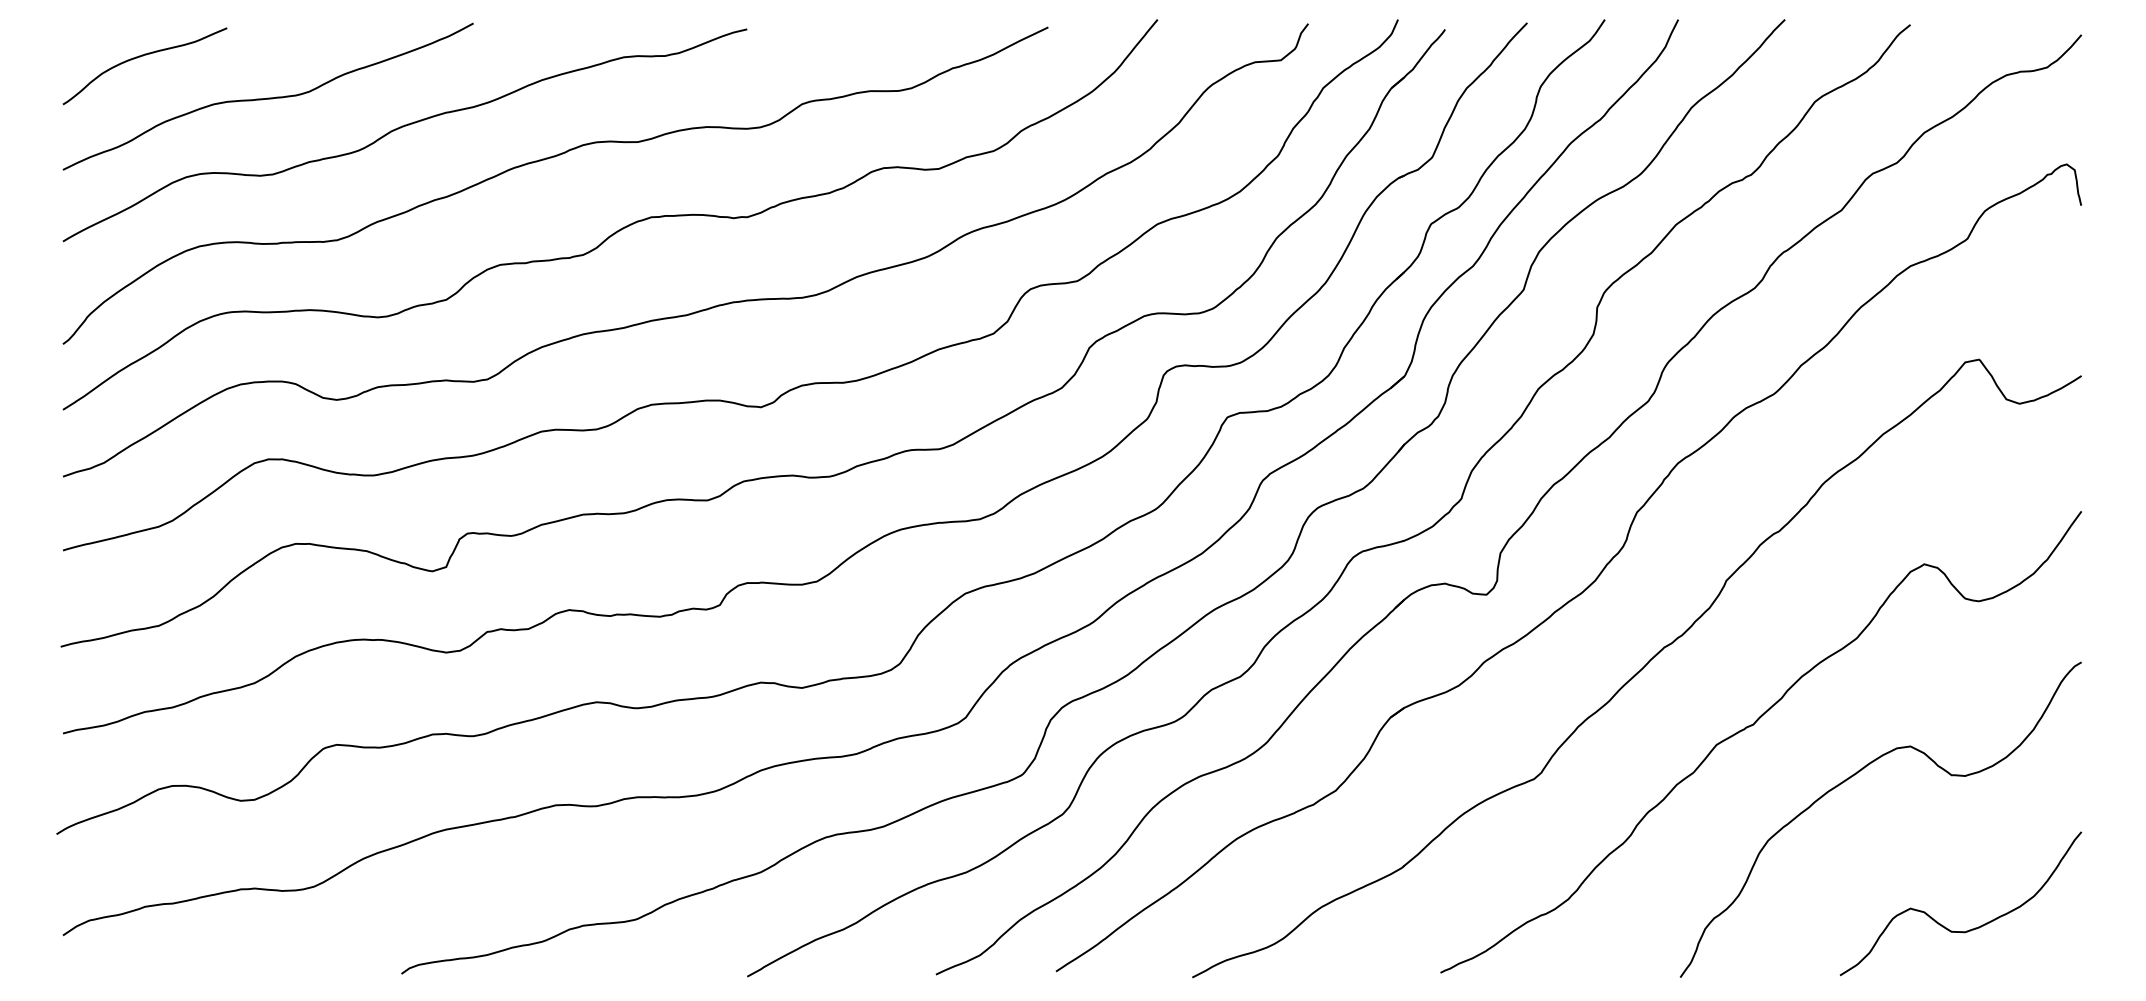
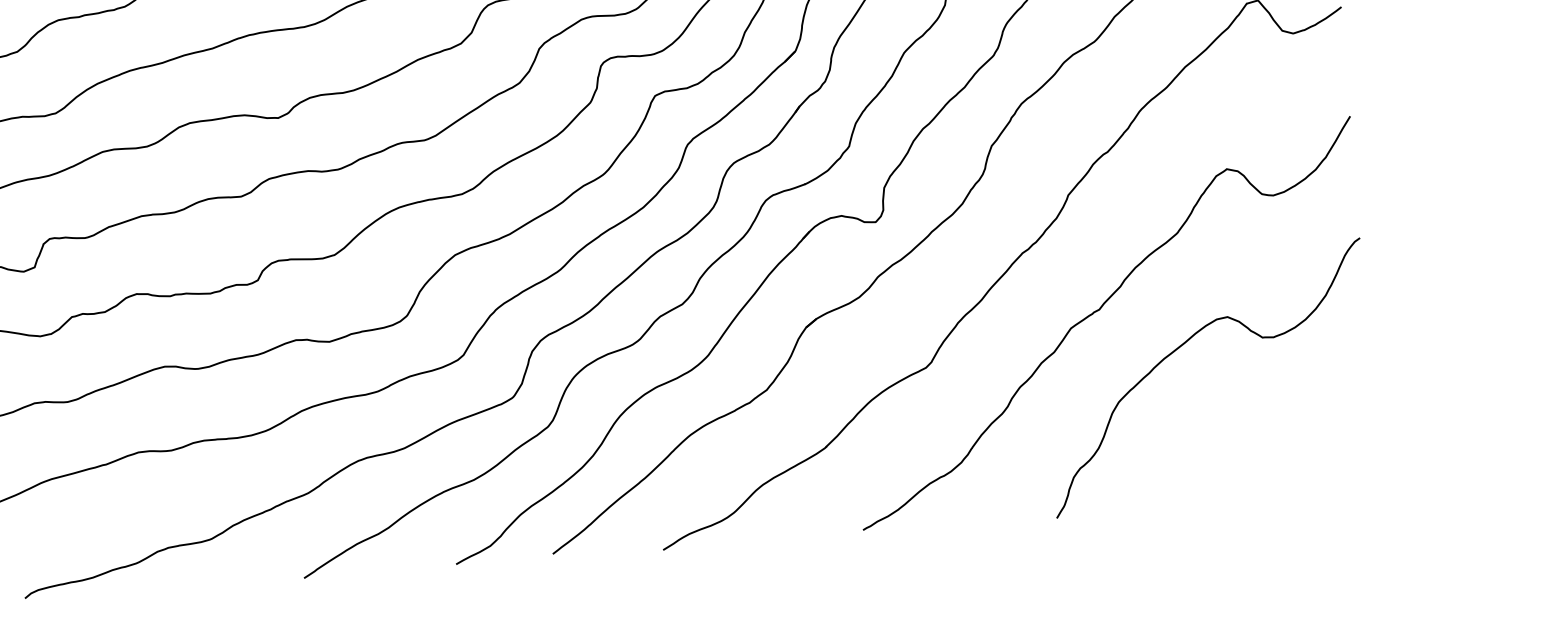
curve: (1945, 926) -> (1267, 460), removed

